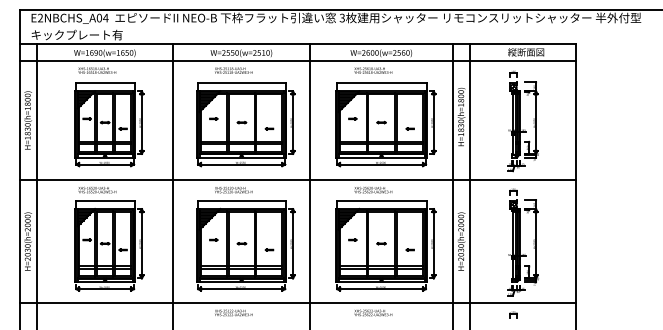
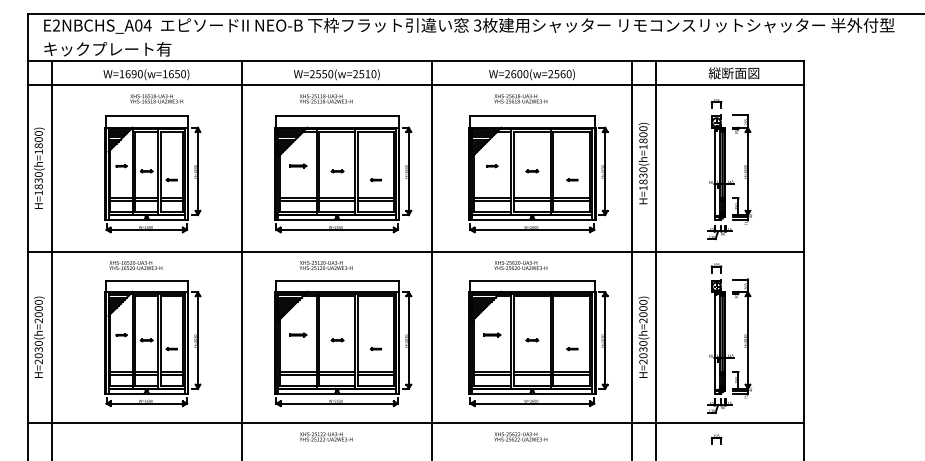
text: (97, 70) -> (156, 98), moved
part: (213, 119) -> (298, 166), size x1.6
part: (213, 240) -> (298, 335), size x1.6
part: (353, 240) -> (492, 335), size x1.6

